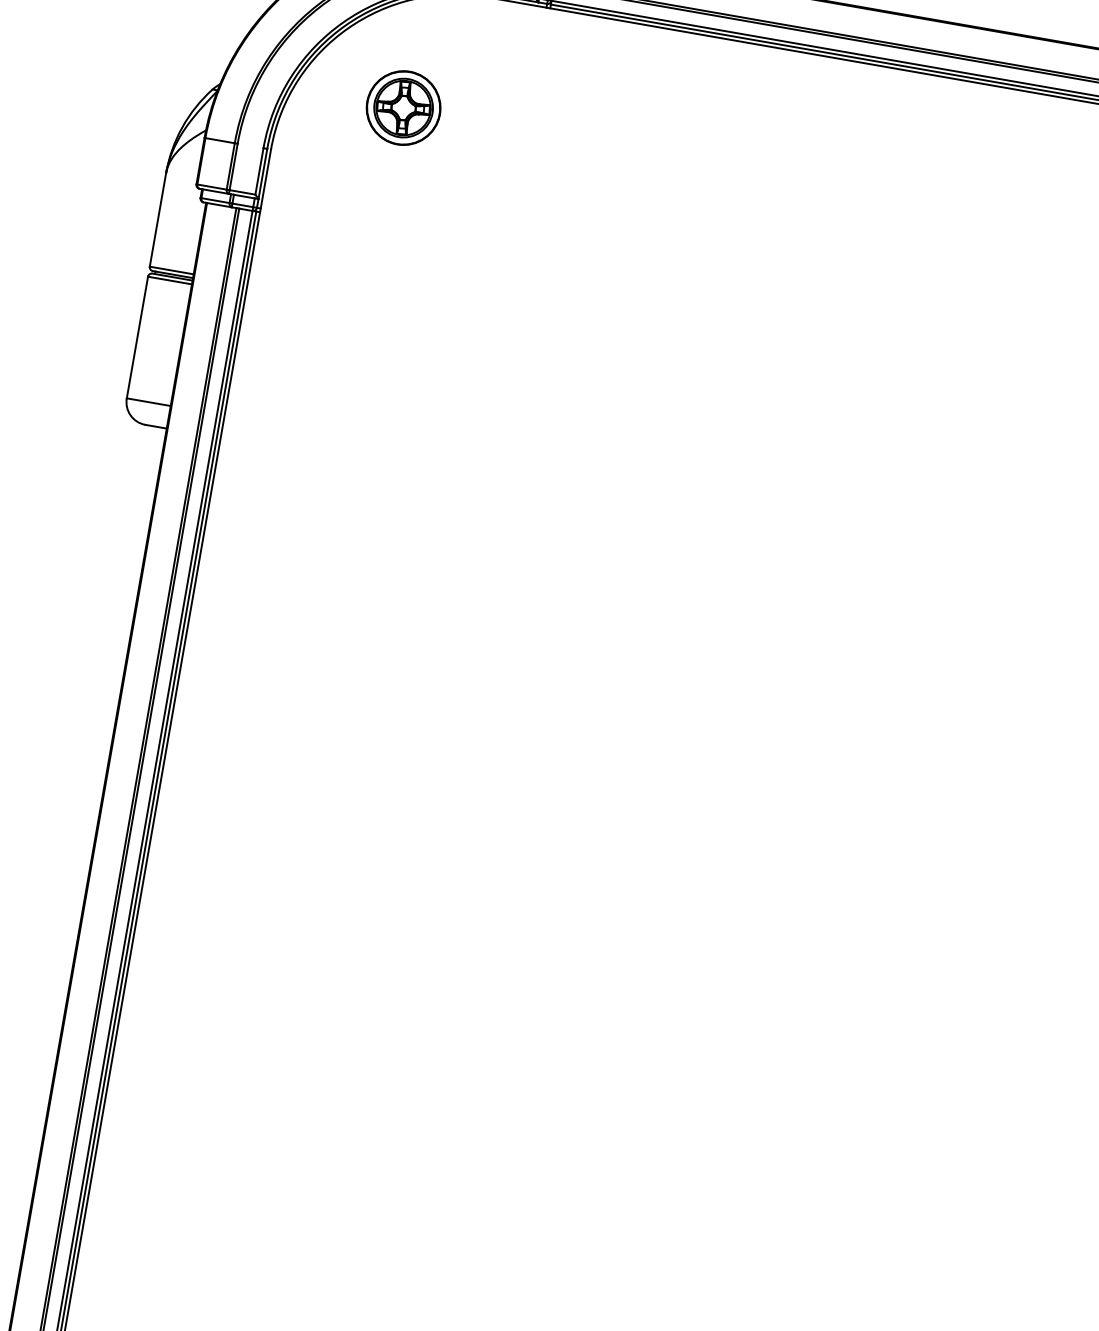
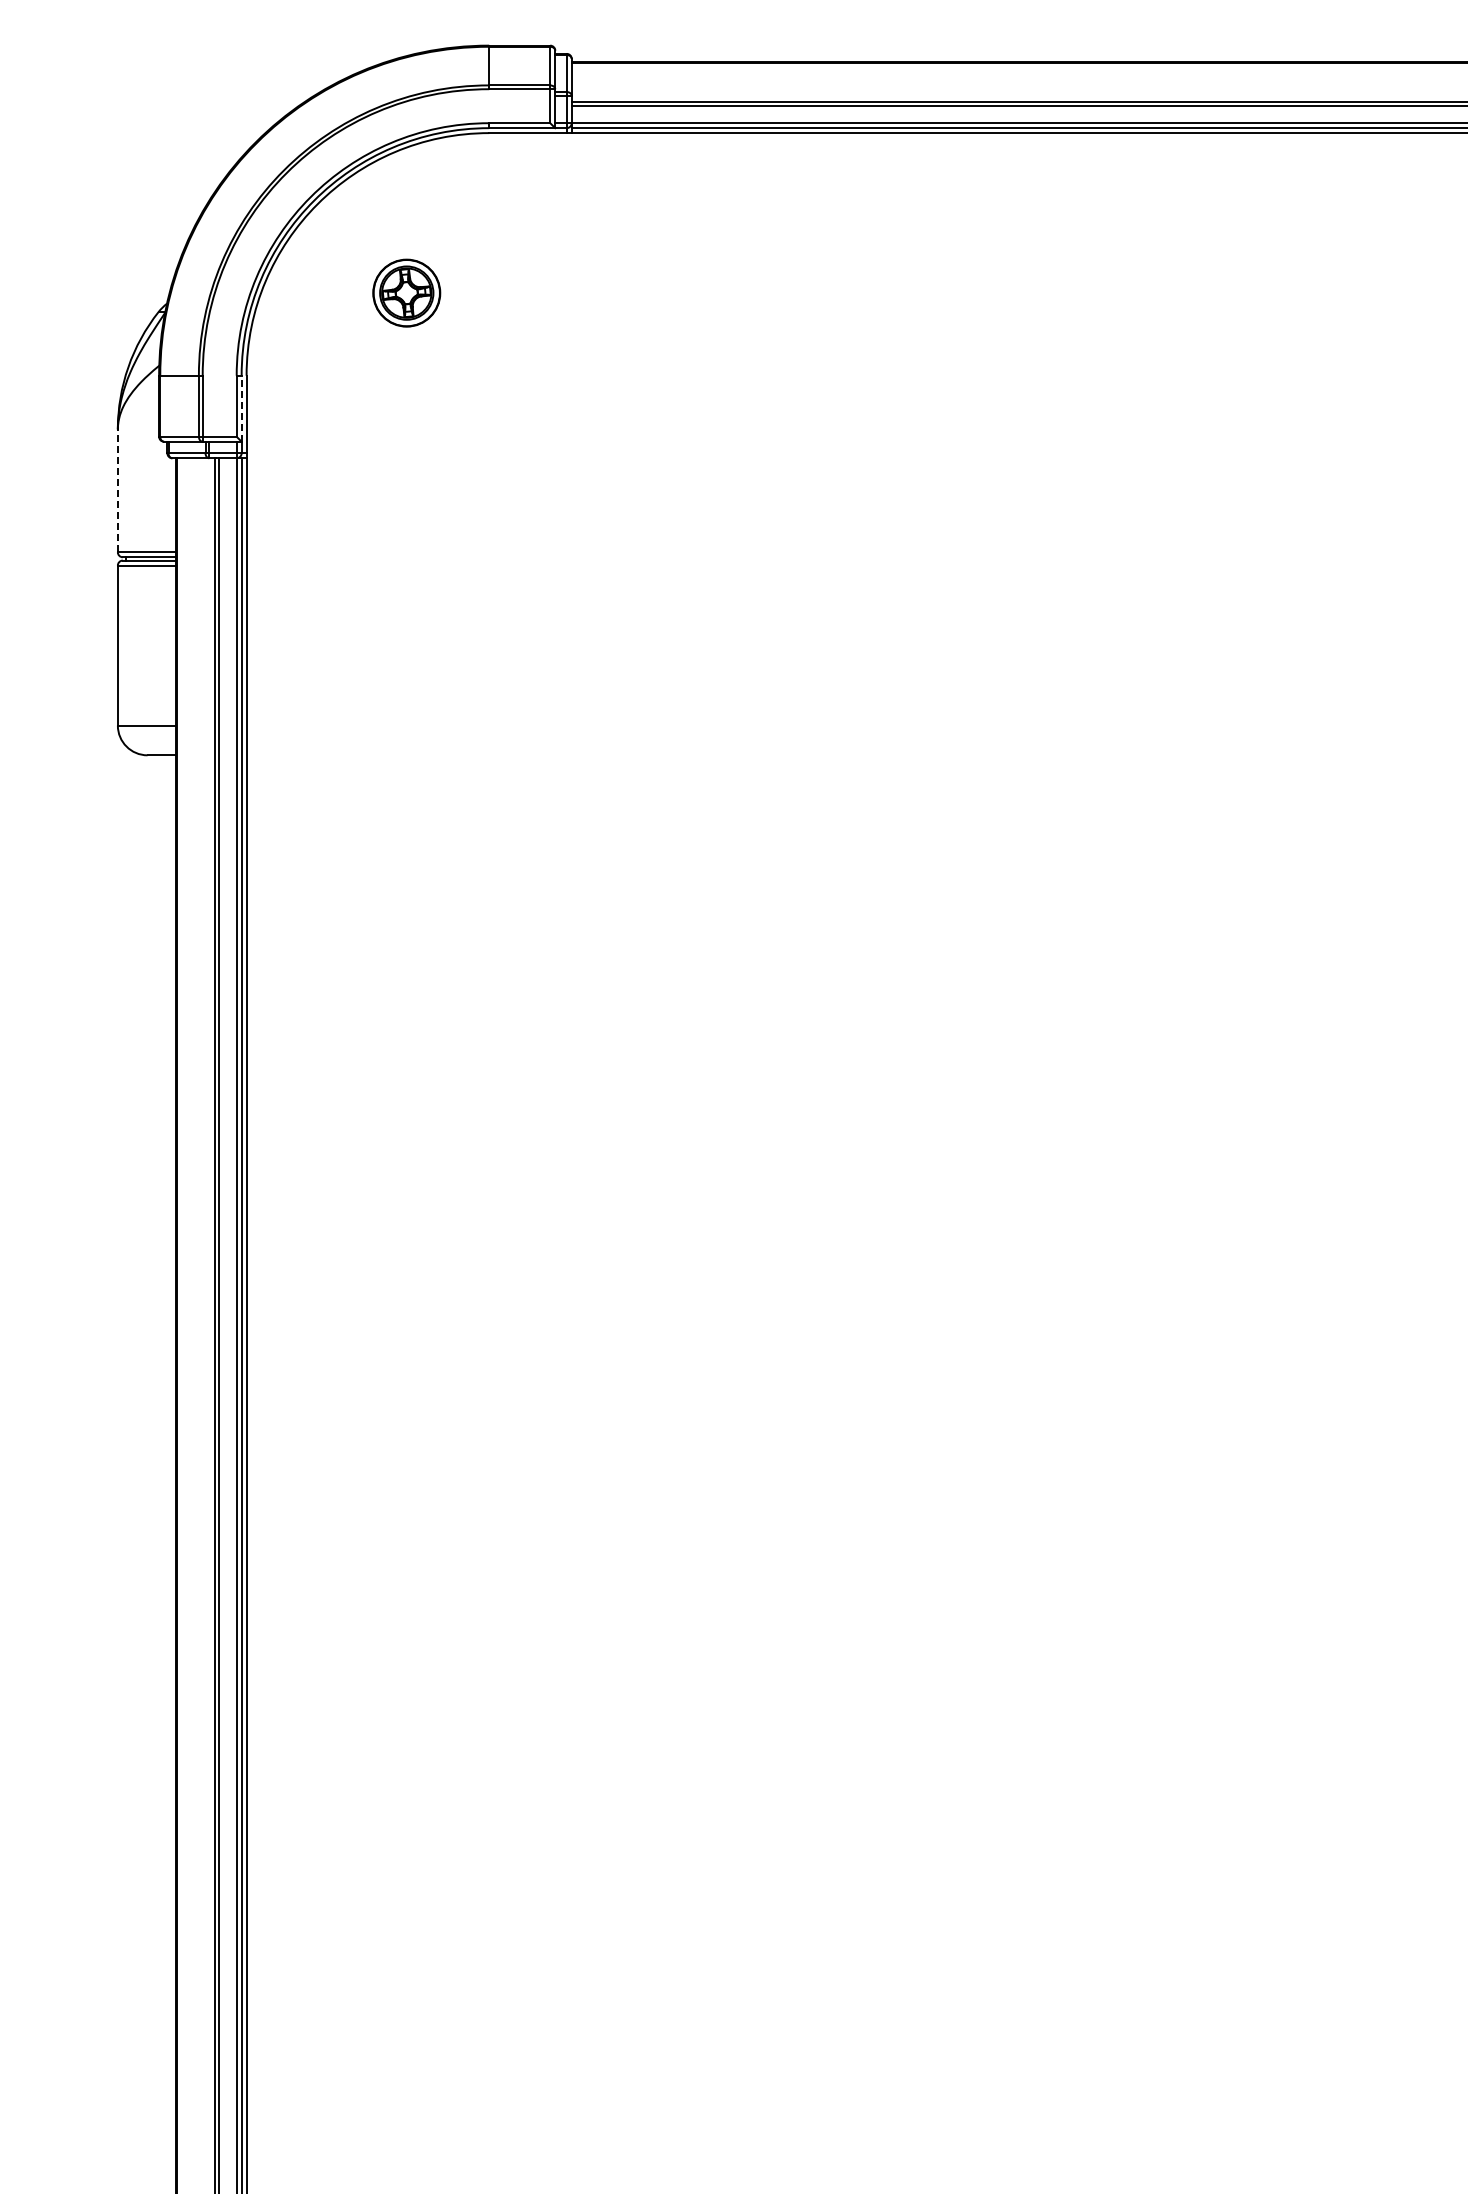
part: (403, 107) -> (406, 292), size x0.7
line: (262, 173) -> (241, 408), solid -> dashed
line: (157, 219) -> (117, 490), solid -> dashed

